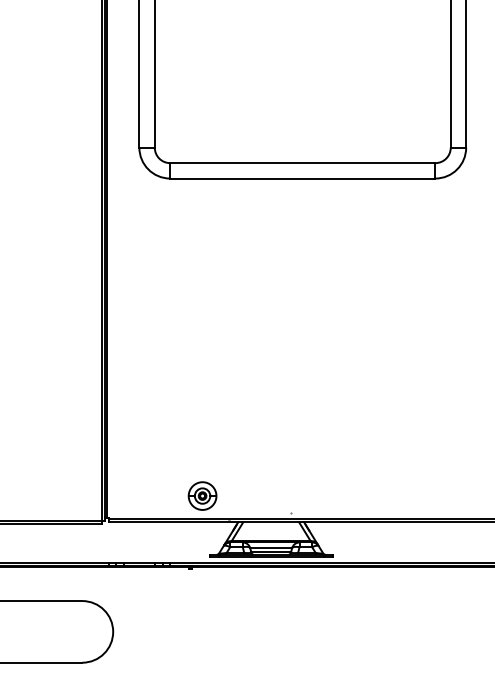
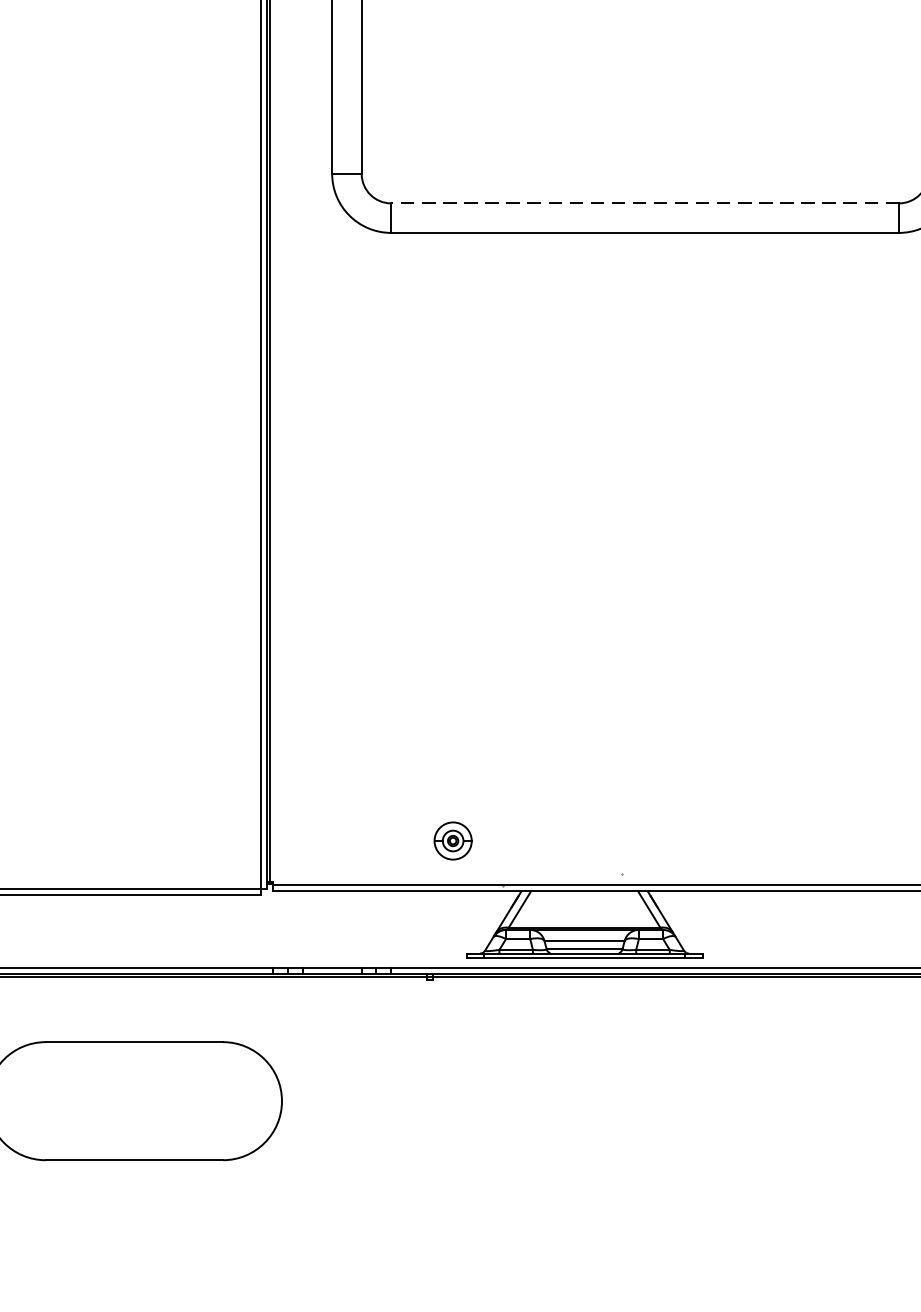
line: (302, 163) -> (644, 204), solid -> dashed
part: (202, 495) -> (453, 839), size x0.7

